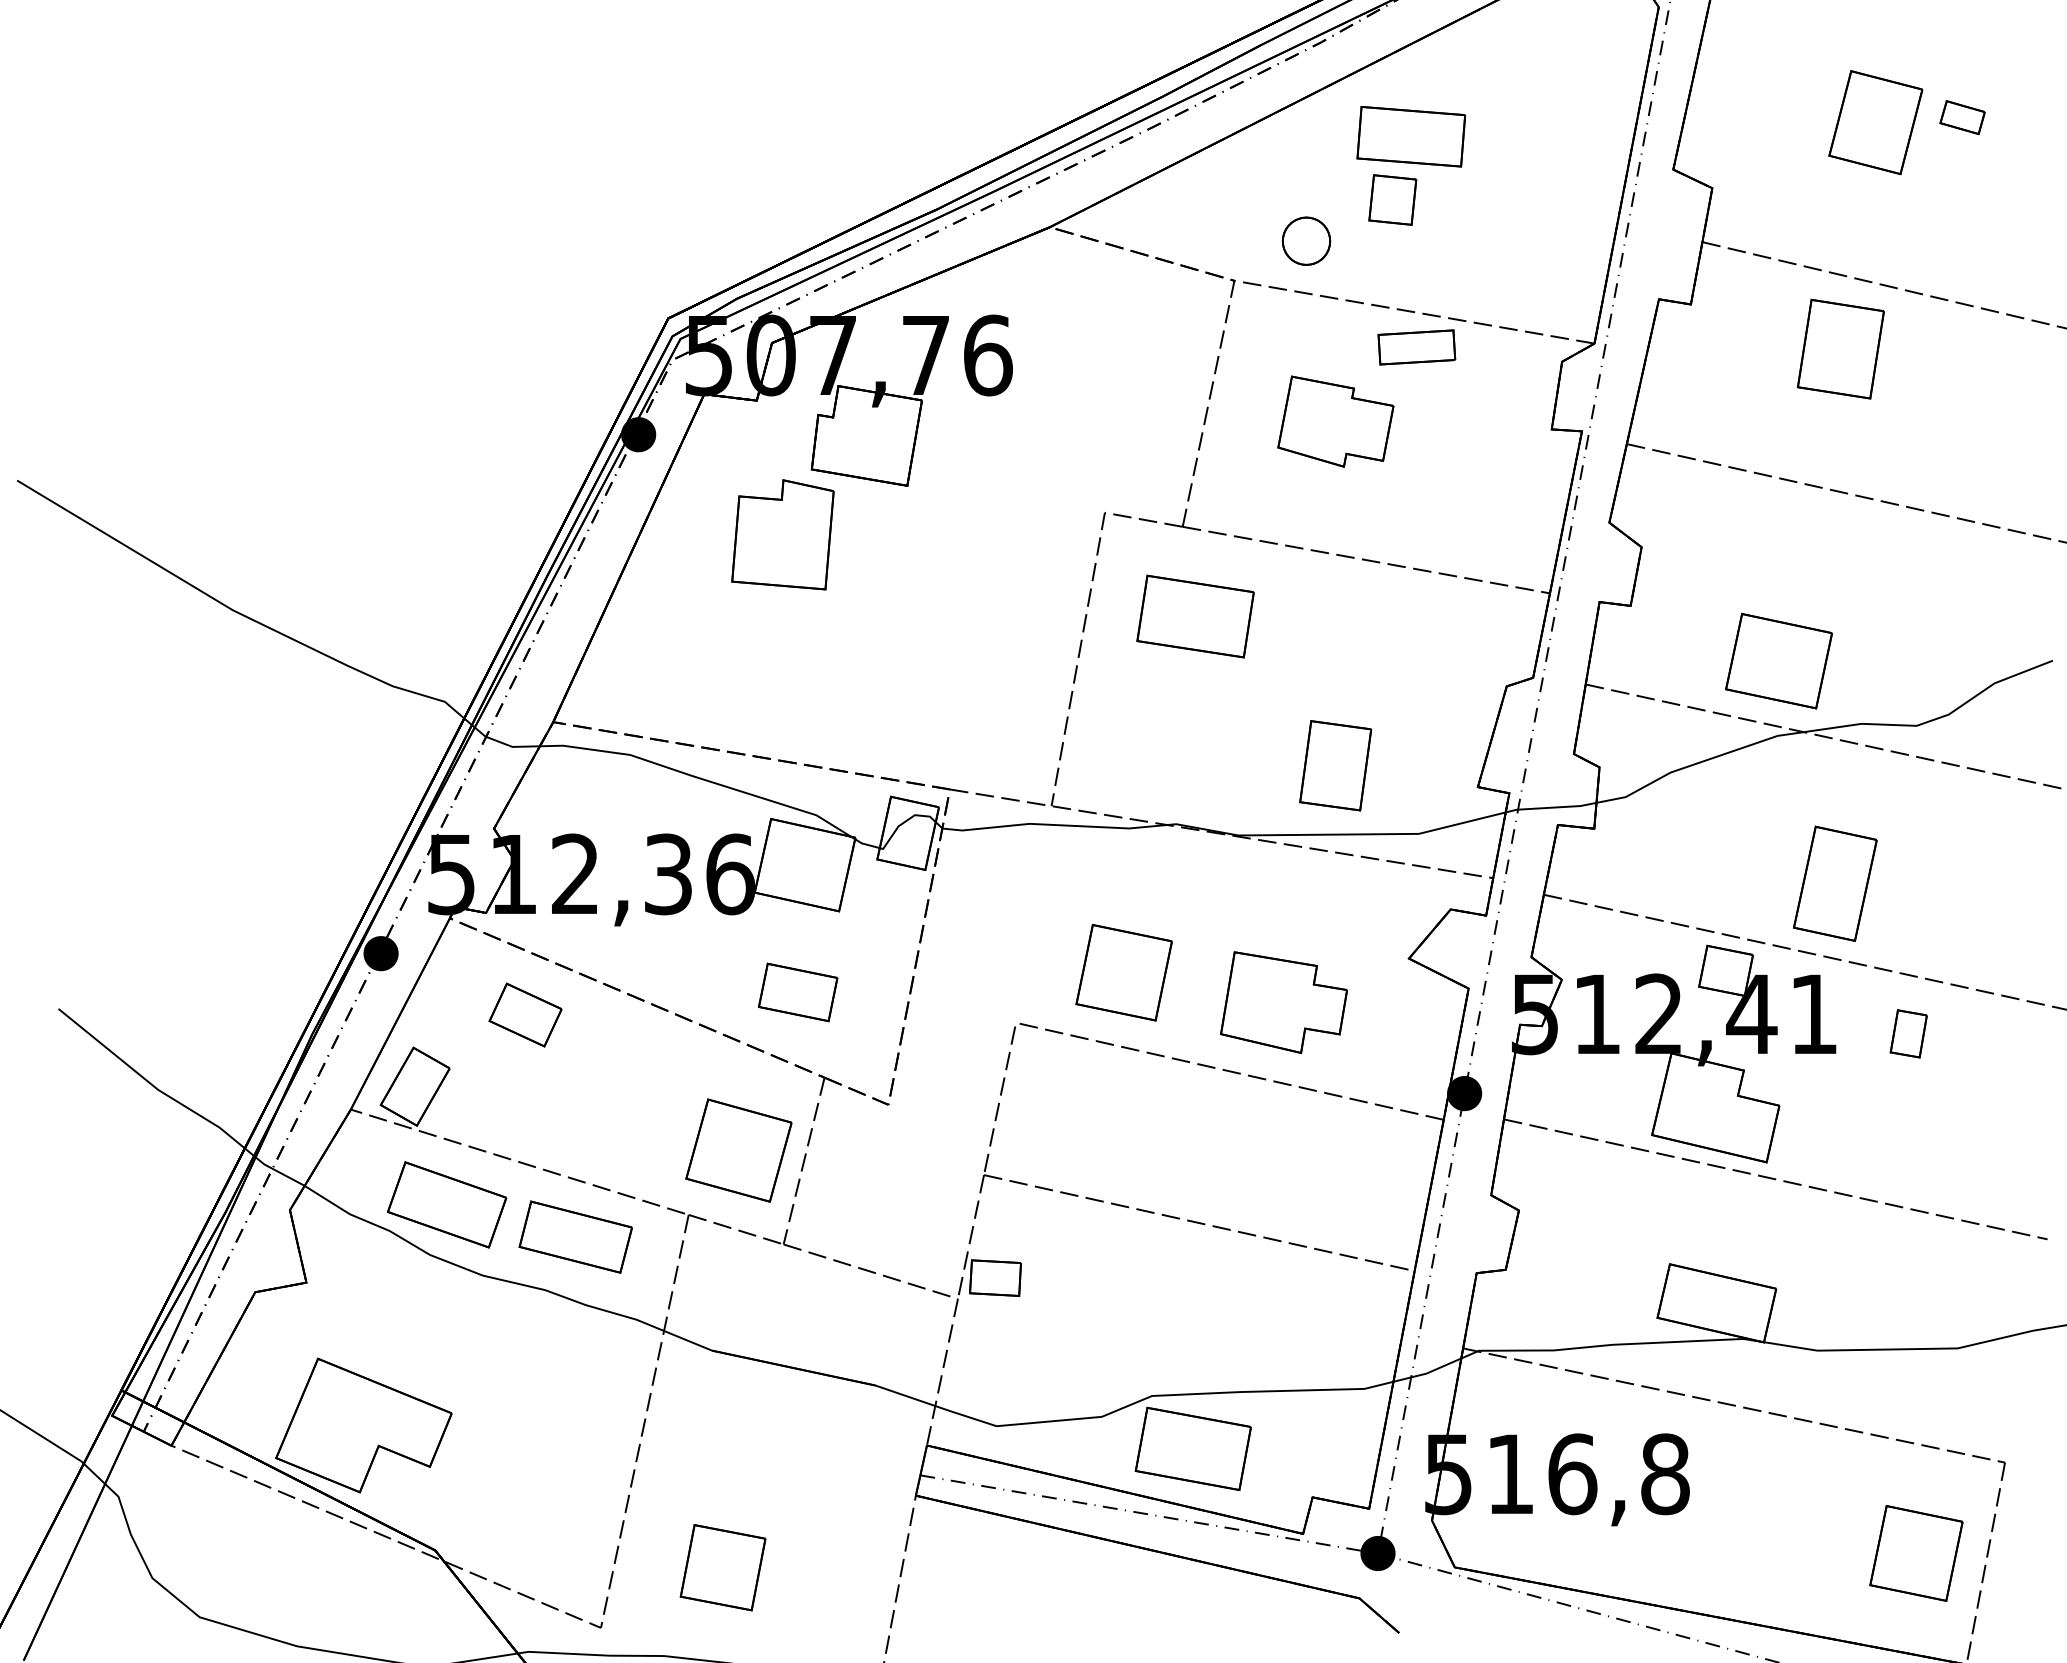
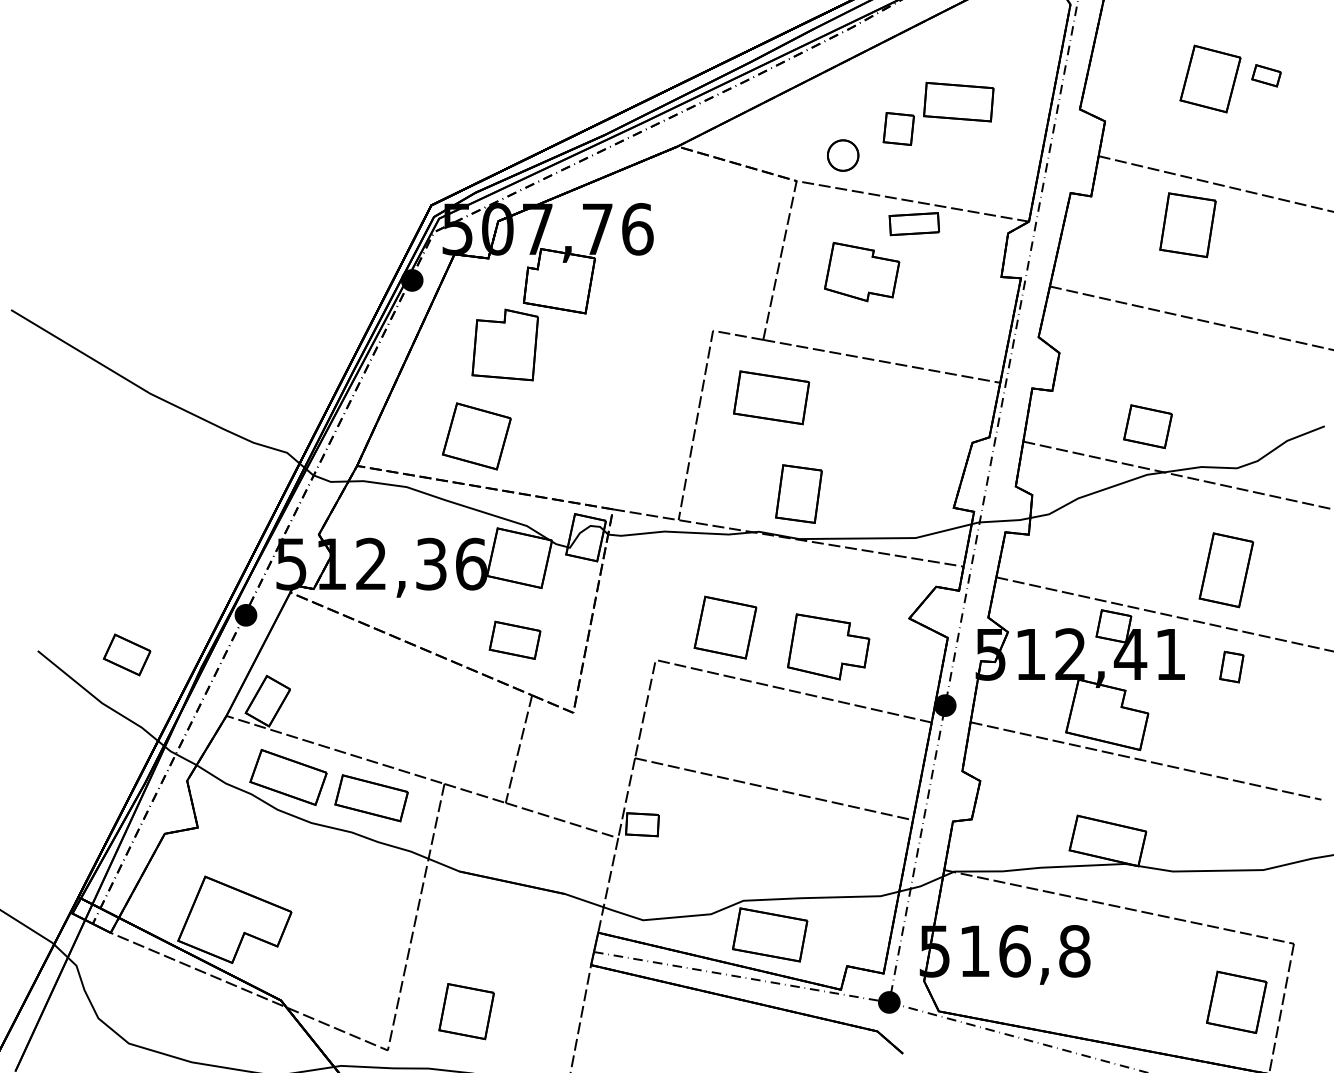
part: (1410, 135) -> (958, 101), moved
part: (1778, 661) -> (1147, 426), size x0.7
part: (1334, 764) -> (798, 493), moved
part: (1835, 884) -> (1226, 570), moved
part: (524, 1014) -> (126, 654), moved
part: (738, 1150) -> (476, 436), moved

